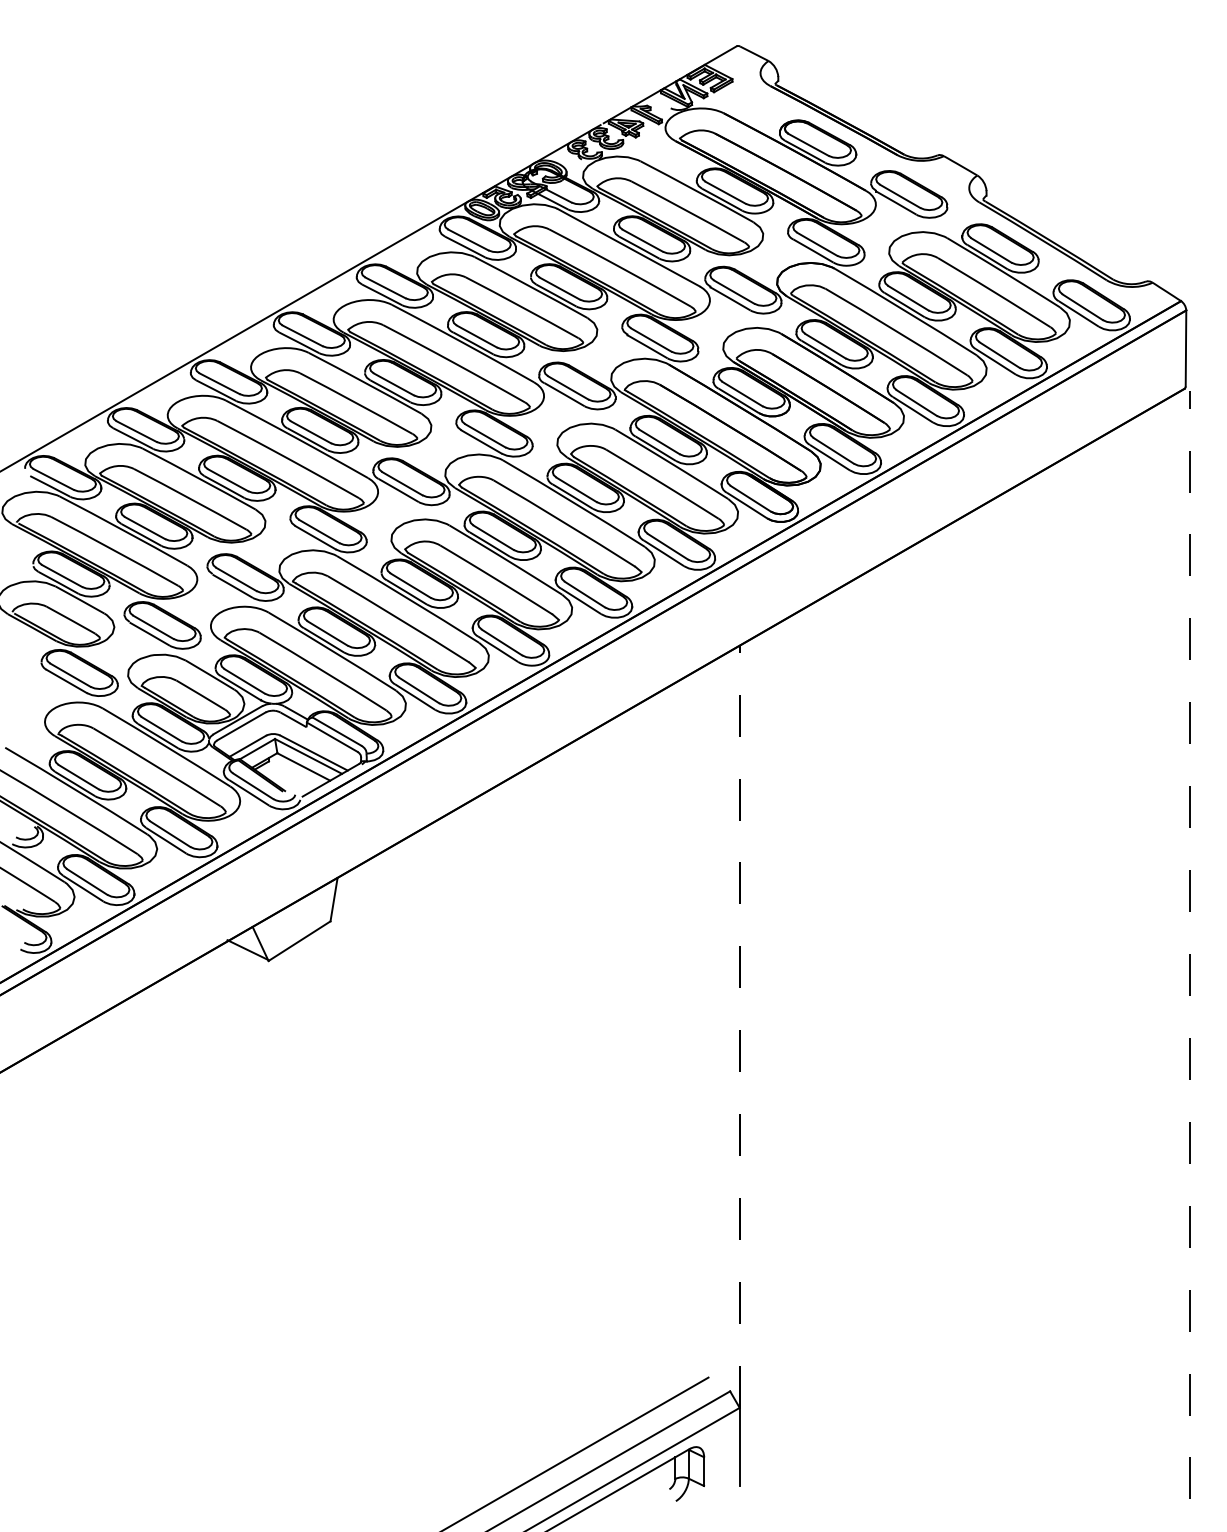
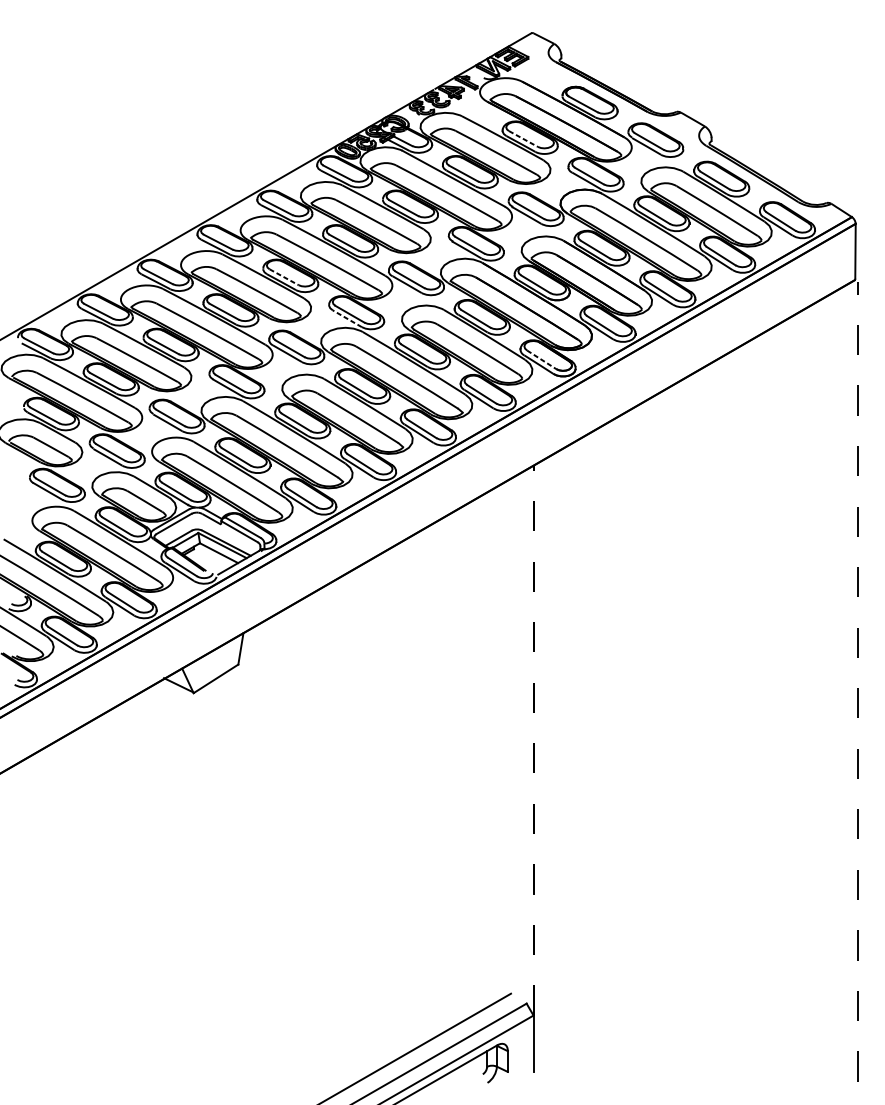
line: (725, 192) -> (523, 138), solid -> dashed
line: (393, 384) -> (283, 277), solid -> dashed
line: (481, 441) -> (347, 318), solid -> dashed
line: (750, 498) -> (541, 359), solid -> dashed

